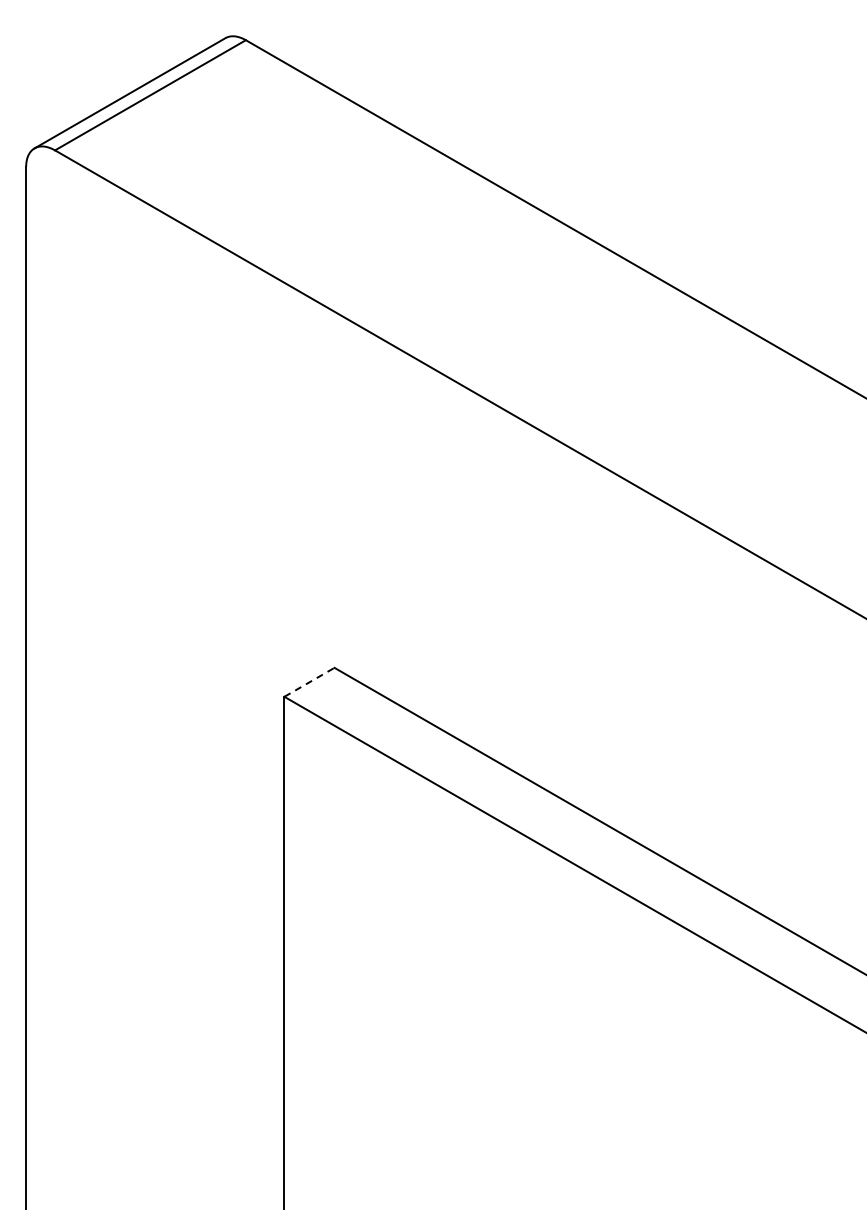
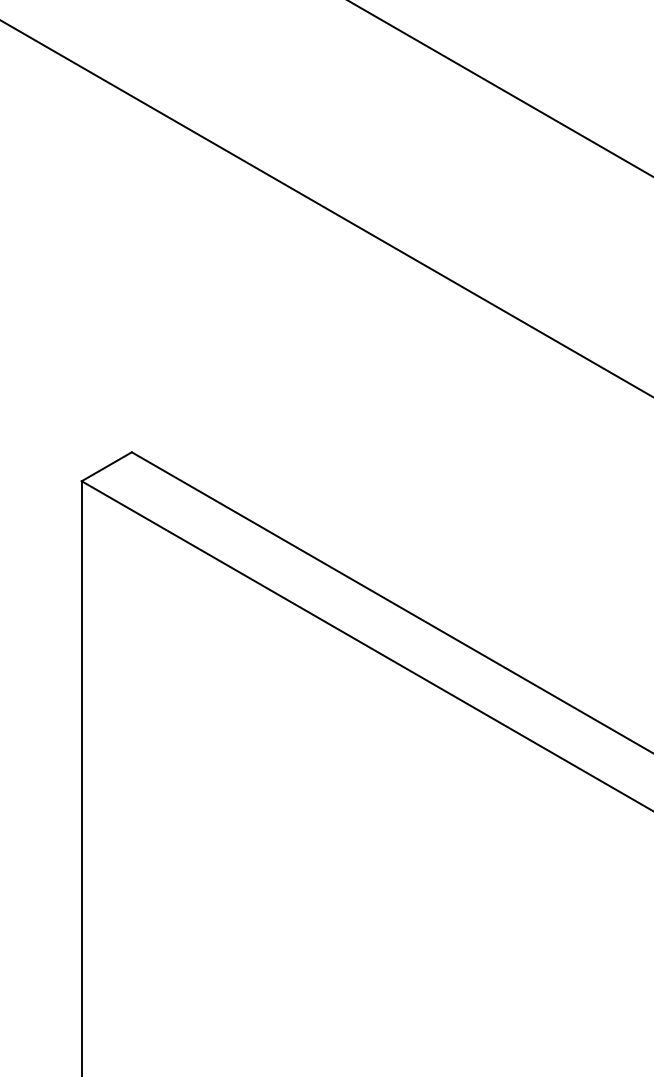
line: (309, 682) -> (106, 466), dashed -> solid

